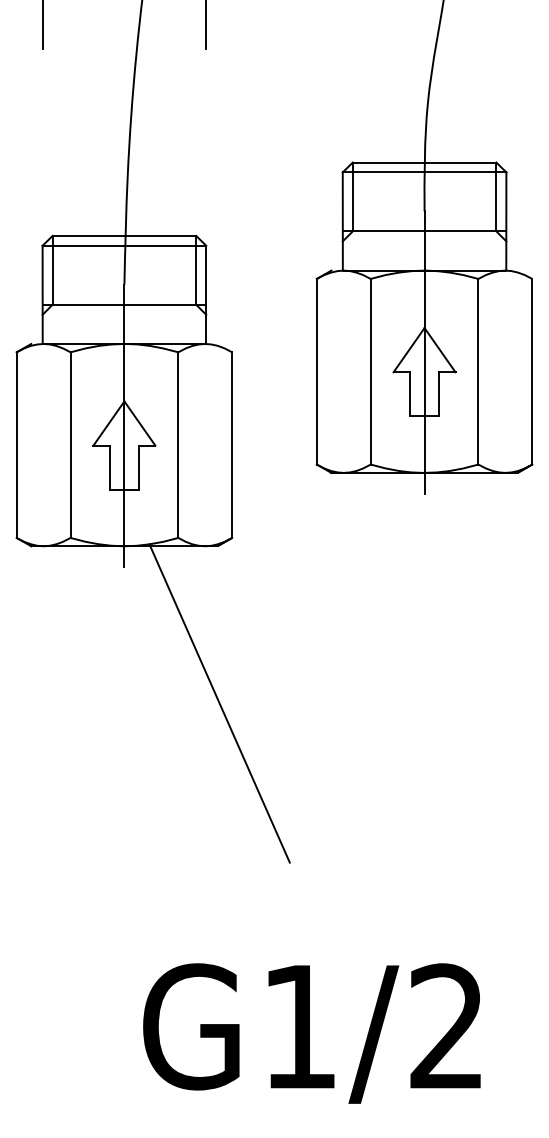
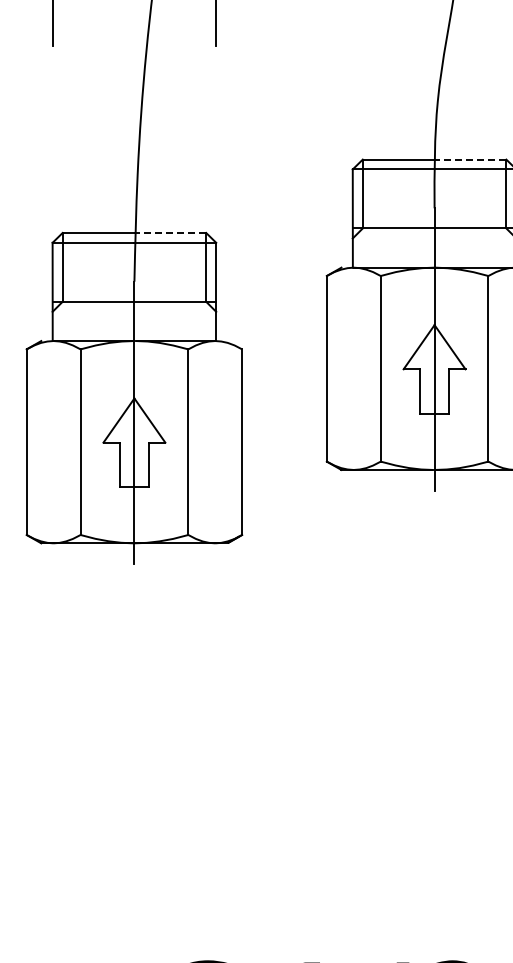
line: (460, 162) -> (470, 159), solid -> dashed
line: (160, 235) -> (170, 232), solid -> dashed
line: (219, 703) -> (229, 700), removed

